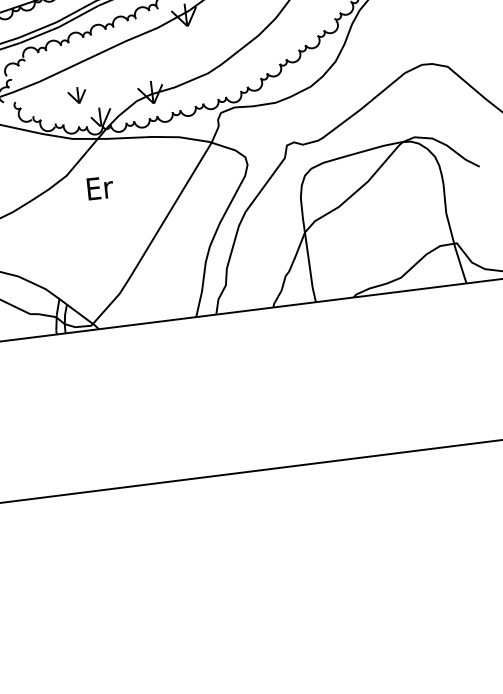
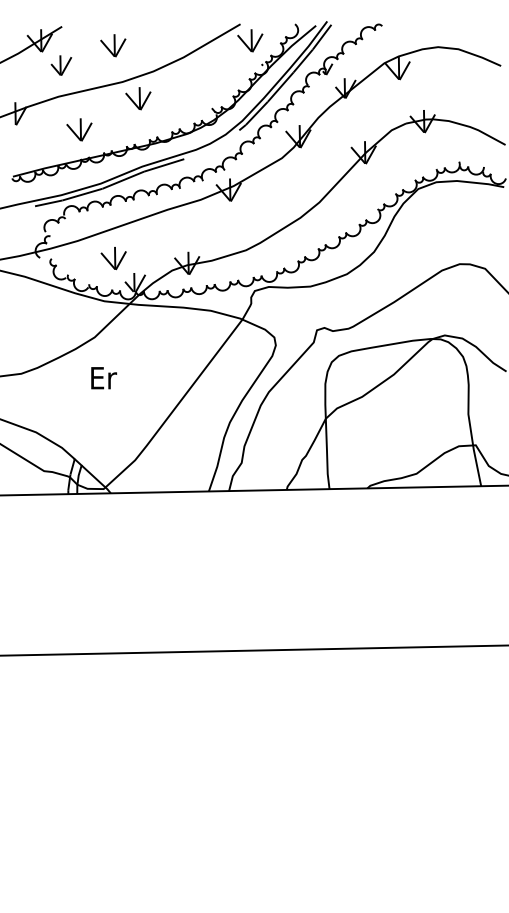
part: (77, 95) -> (113, 258), size x1.43
text: (100, 188) -> (104, 378), moved

